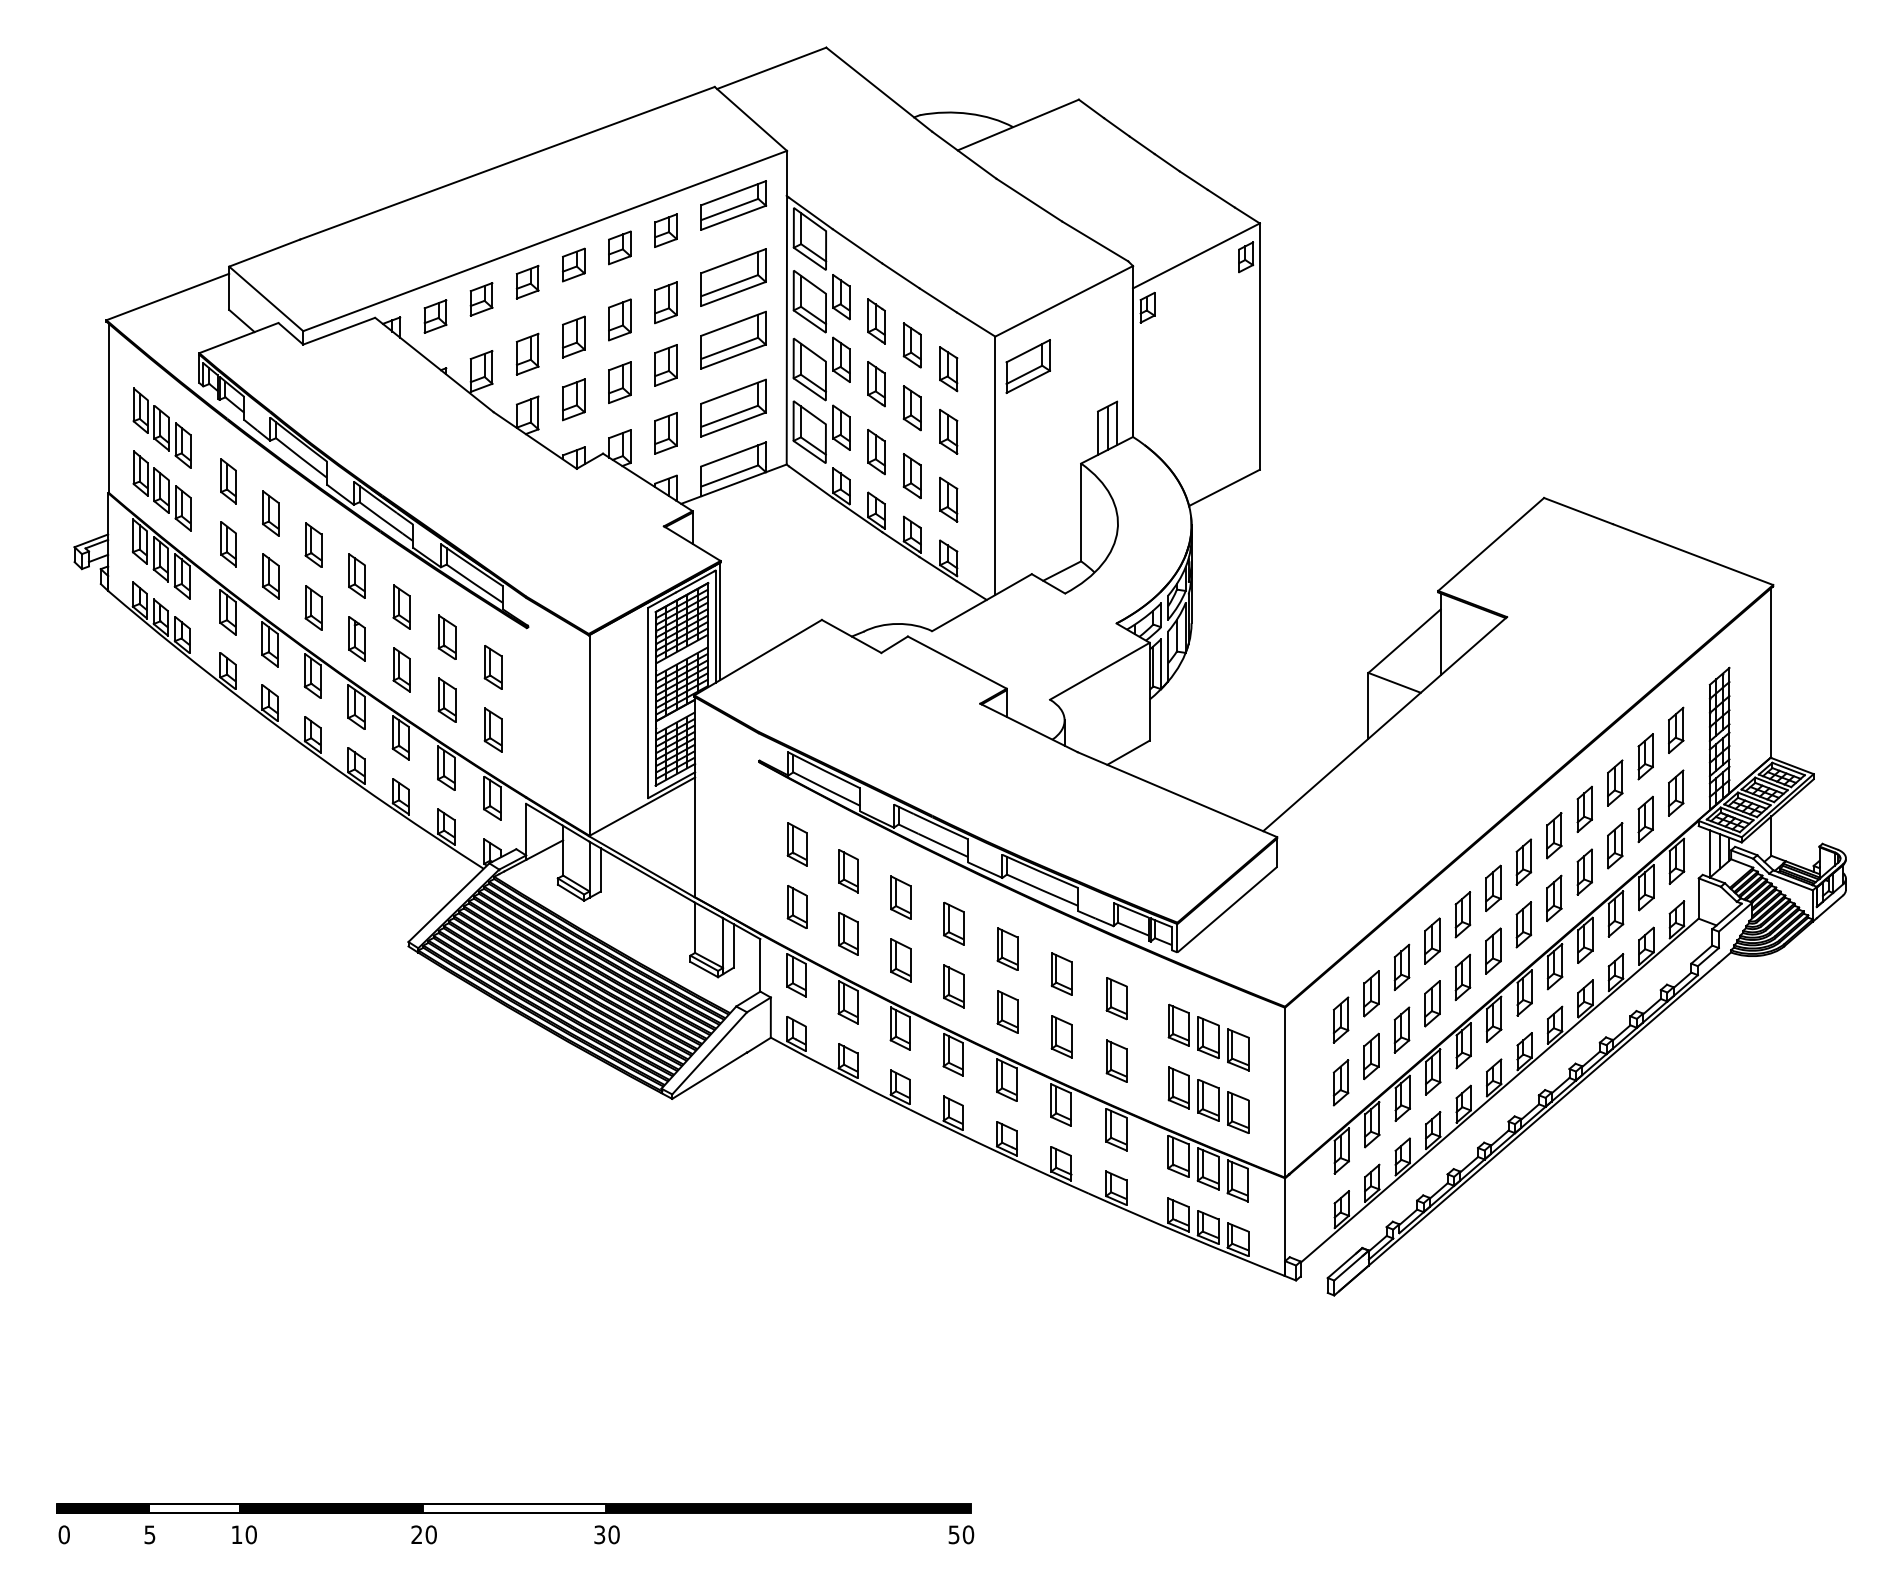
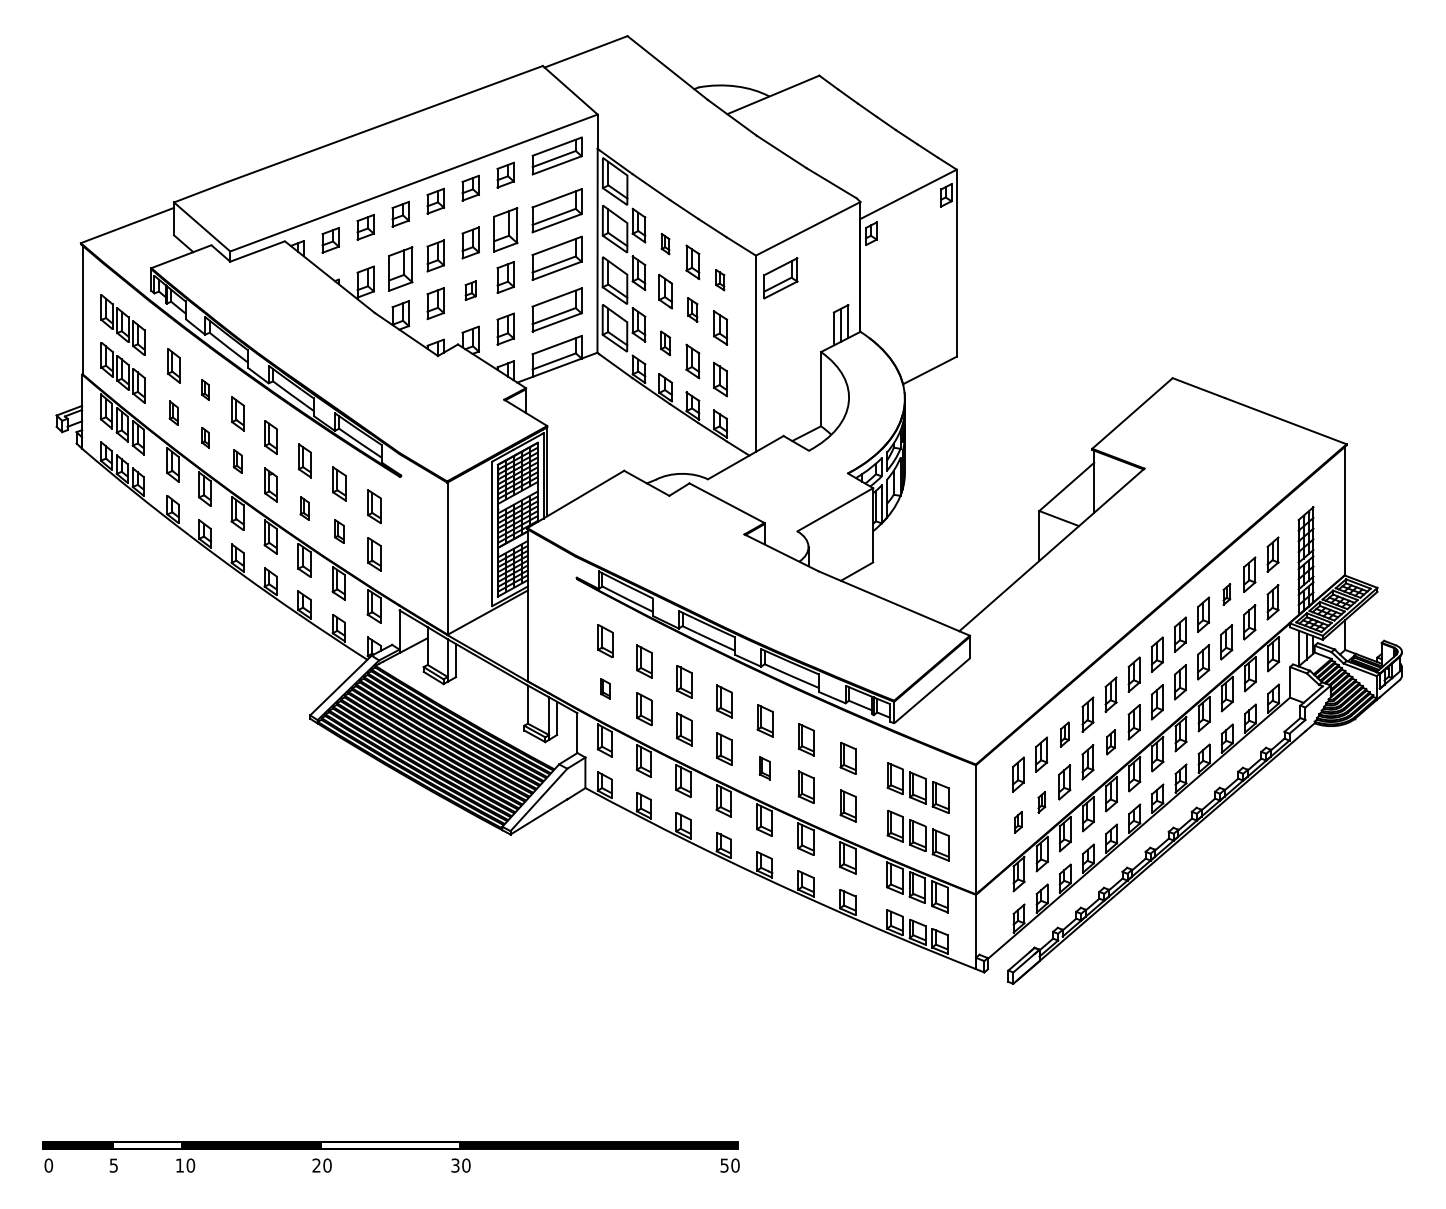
part: (665, 302) -> (505, 229), size x1.4
part: (876, 320) -> (665, 243), size x0.6
part: (527, 353) -> (400, 268), size x1.4
part: (947, 368) -> (719, 279), size x0.6
part: (619, 382) -> (470, 290), size x0.6
part: (911, 407) -> (692, 309), size x0.7
part: (876, 452) -> (665, 343), size x0.7
part: (270, 512) -> (205, 389), size x0.6
part: (228, 543) -> (173, 412), size x0.7
part: (270, 576) -> (205, 437), size x0.6
part: (312, 607) -> (237, 461), size x0.7
part: (400, 669) -> (304, 508), size x0.7
part: (447, 699) -> (339, 531), size x0.7
part: (1614, 782) -> (1226, 594), size x0.6
part: (797, 906) -> (605, 688), size x0.6
part: (1401, 967) -> (1064, 734), size x0.7
part: (1462, 977) -> (1110, 742), size x0.7
part: (1006, 1010) -> (764, 767), size x0.7
part: (1371, 1056) -> (1041, 802), size x0.6
part: (1341, 1083) -> (1018, 822), size x0.6

